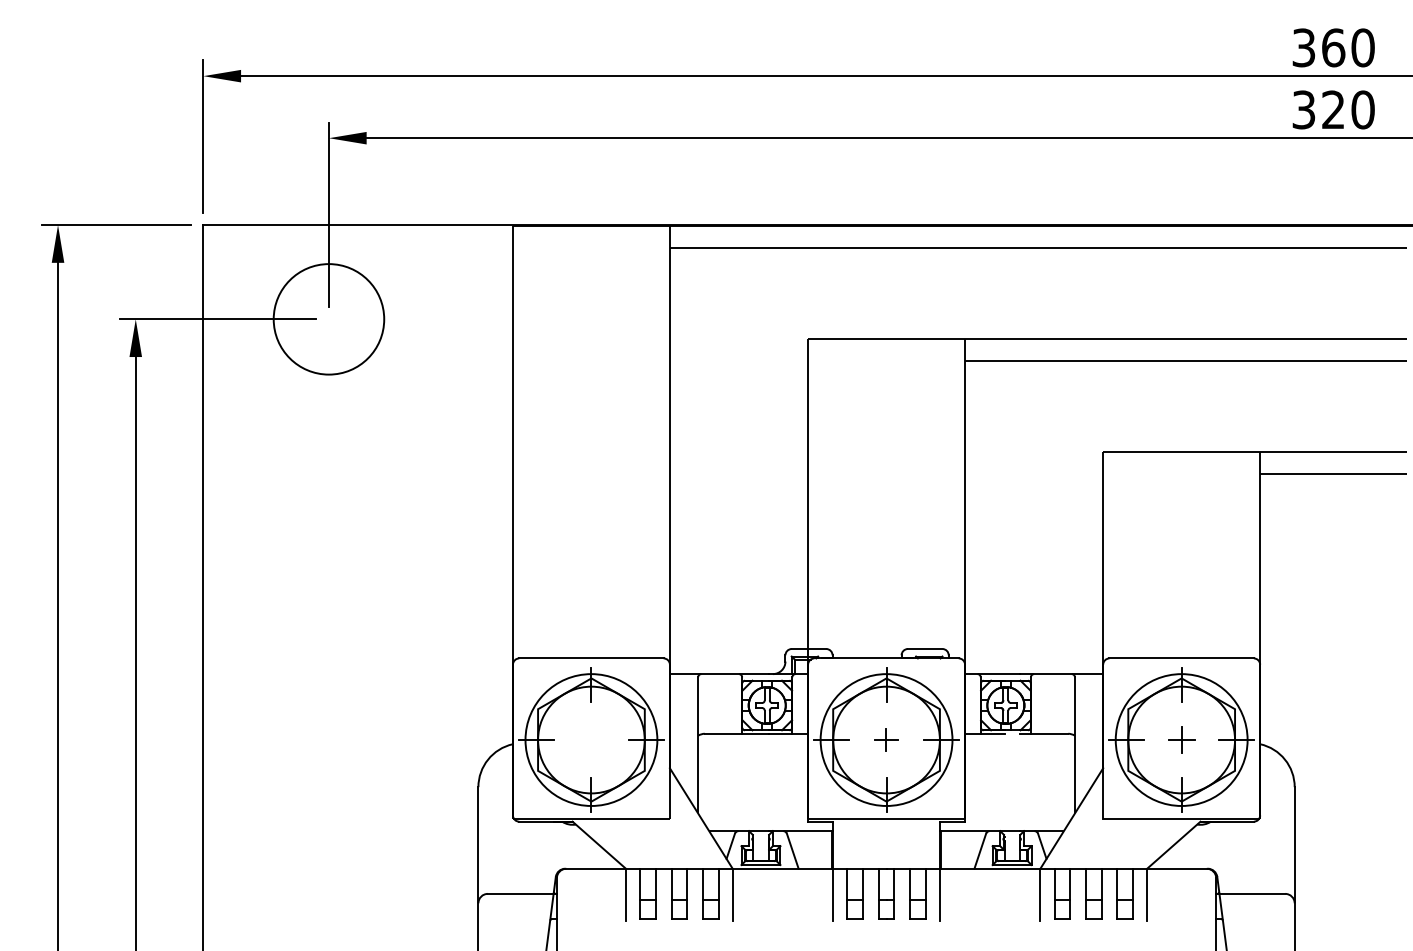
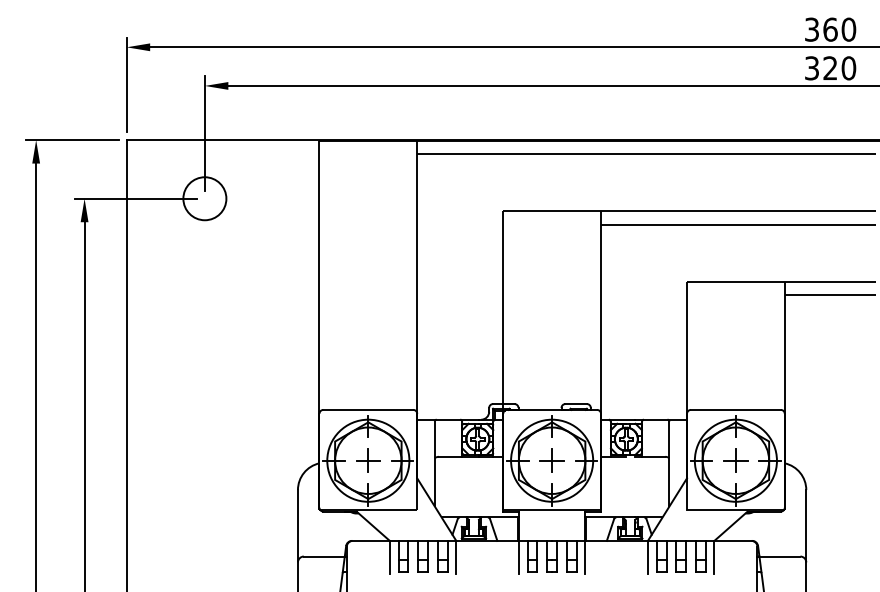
circle: (328, 318) -> (204, 198), size x0.62
part: (591, 739) -> (368, 460), added
part: (885, 739) -> (551, 460), size x1.67
part: (1181, 739) -> (735, 460), size x1.43

